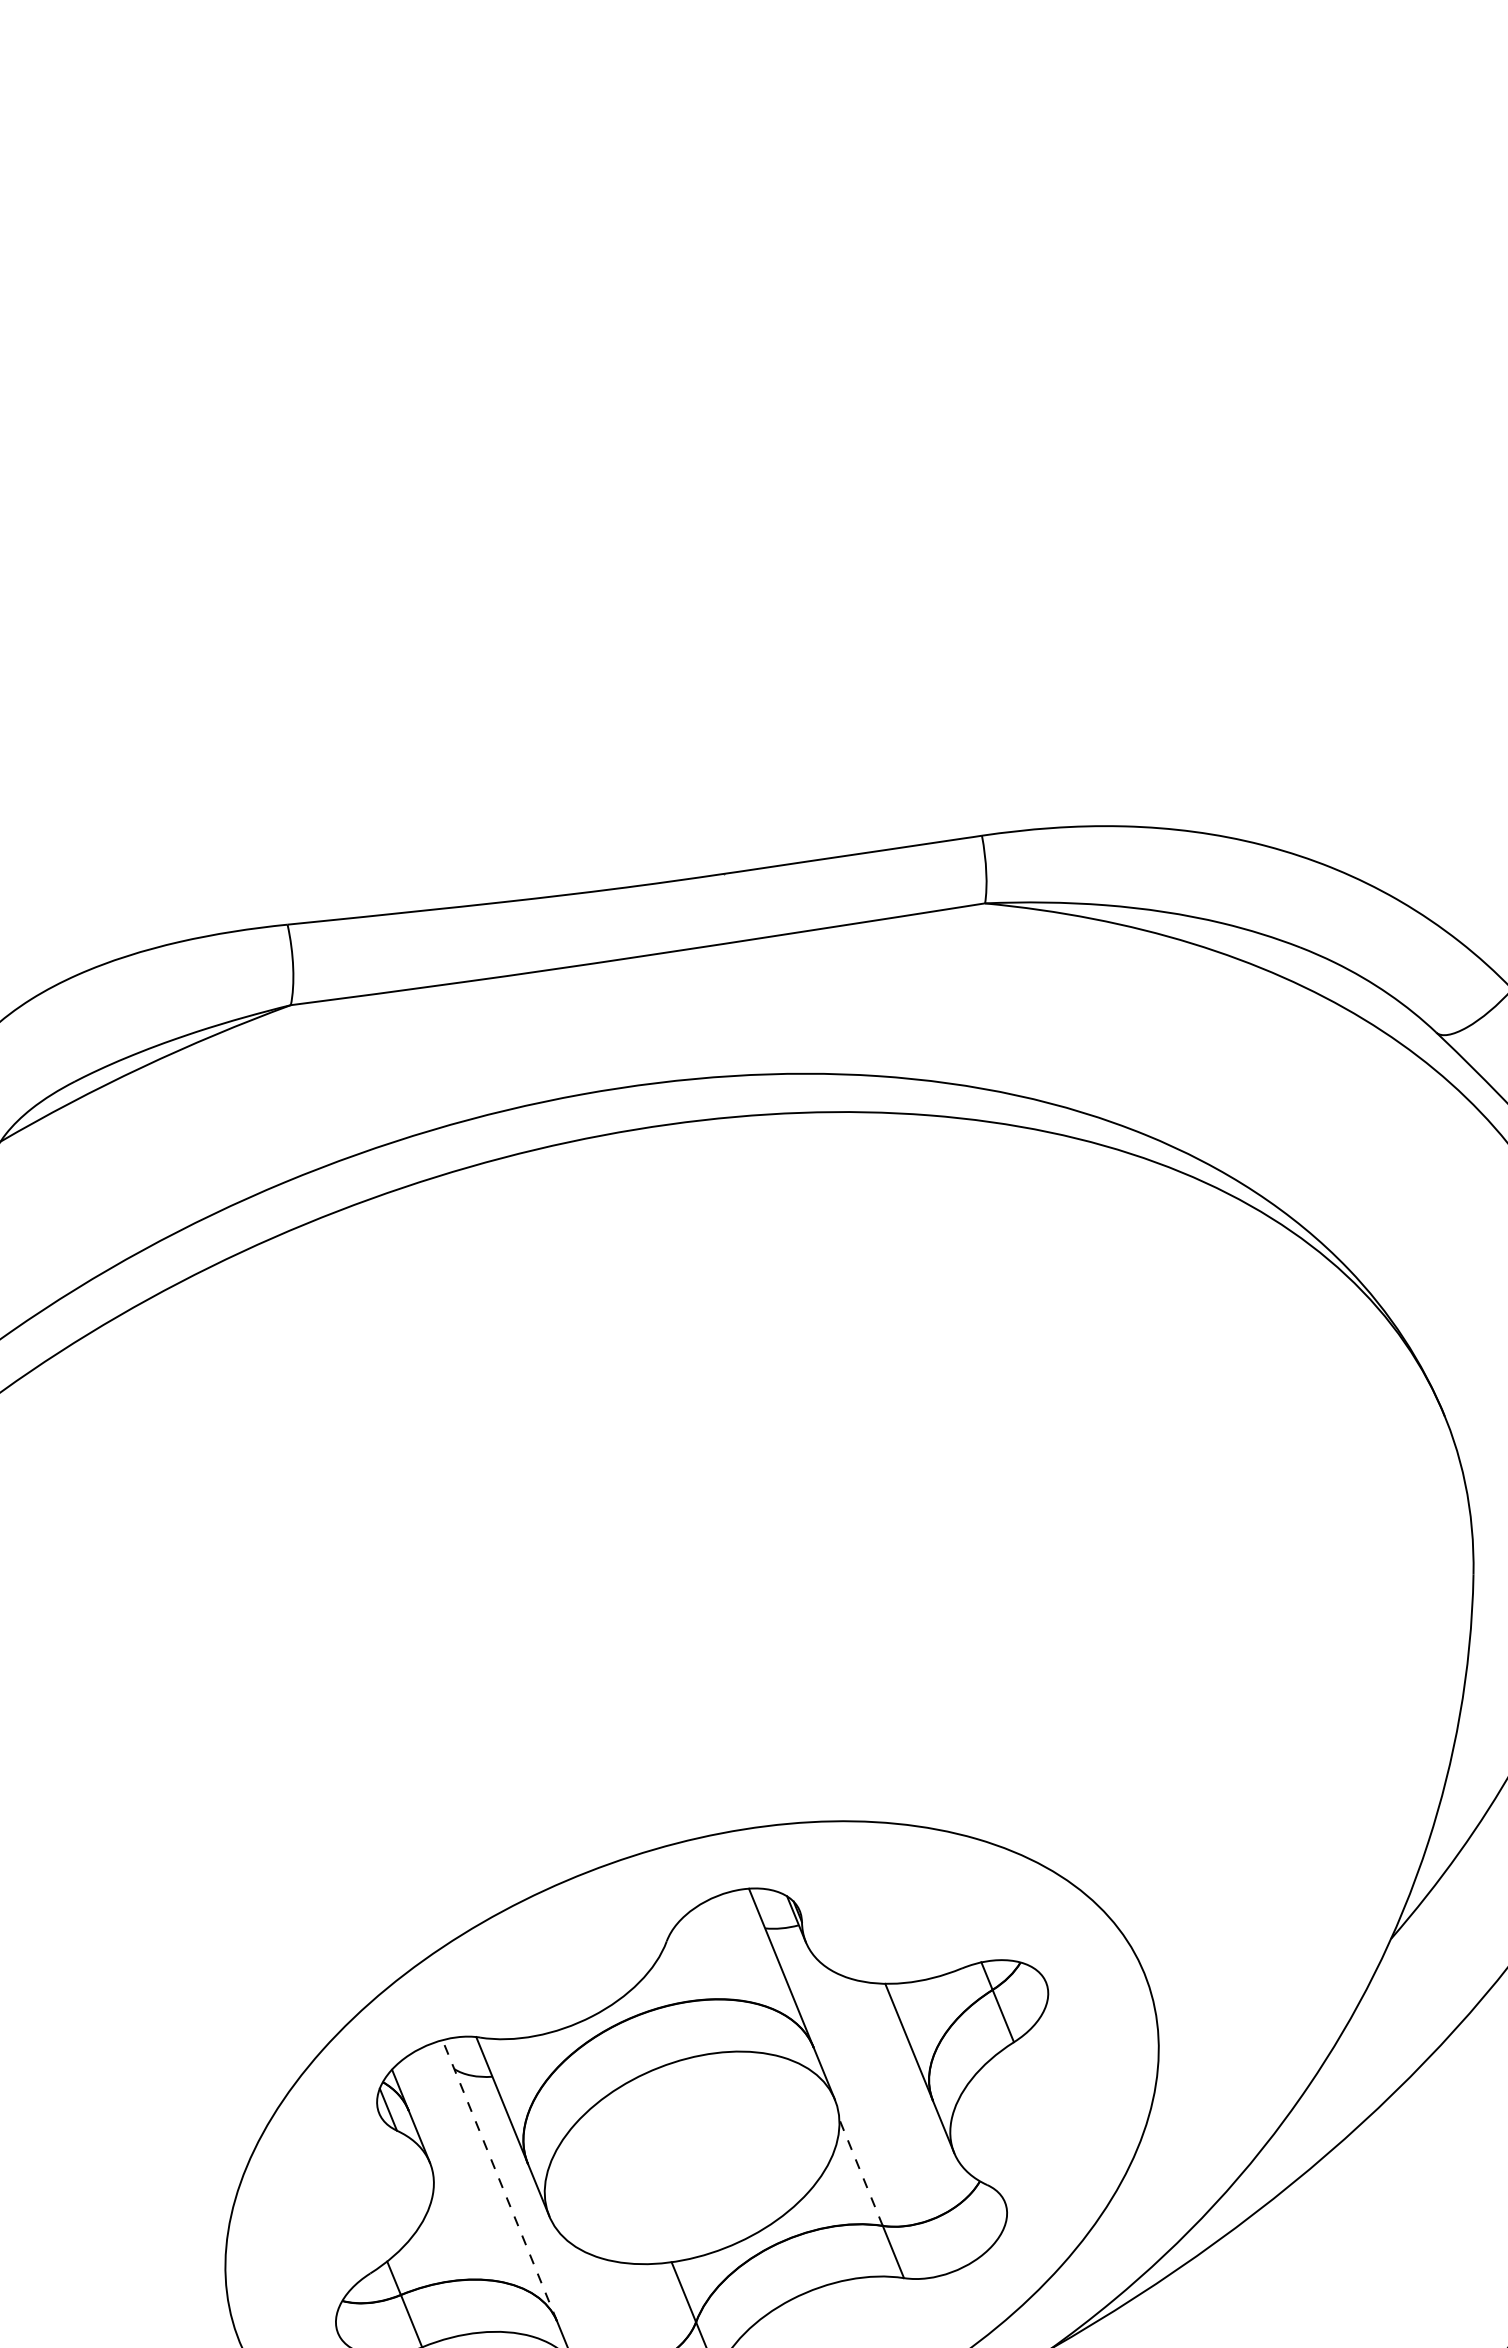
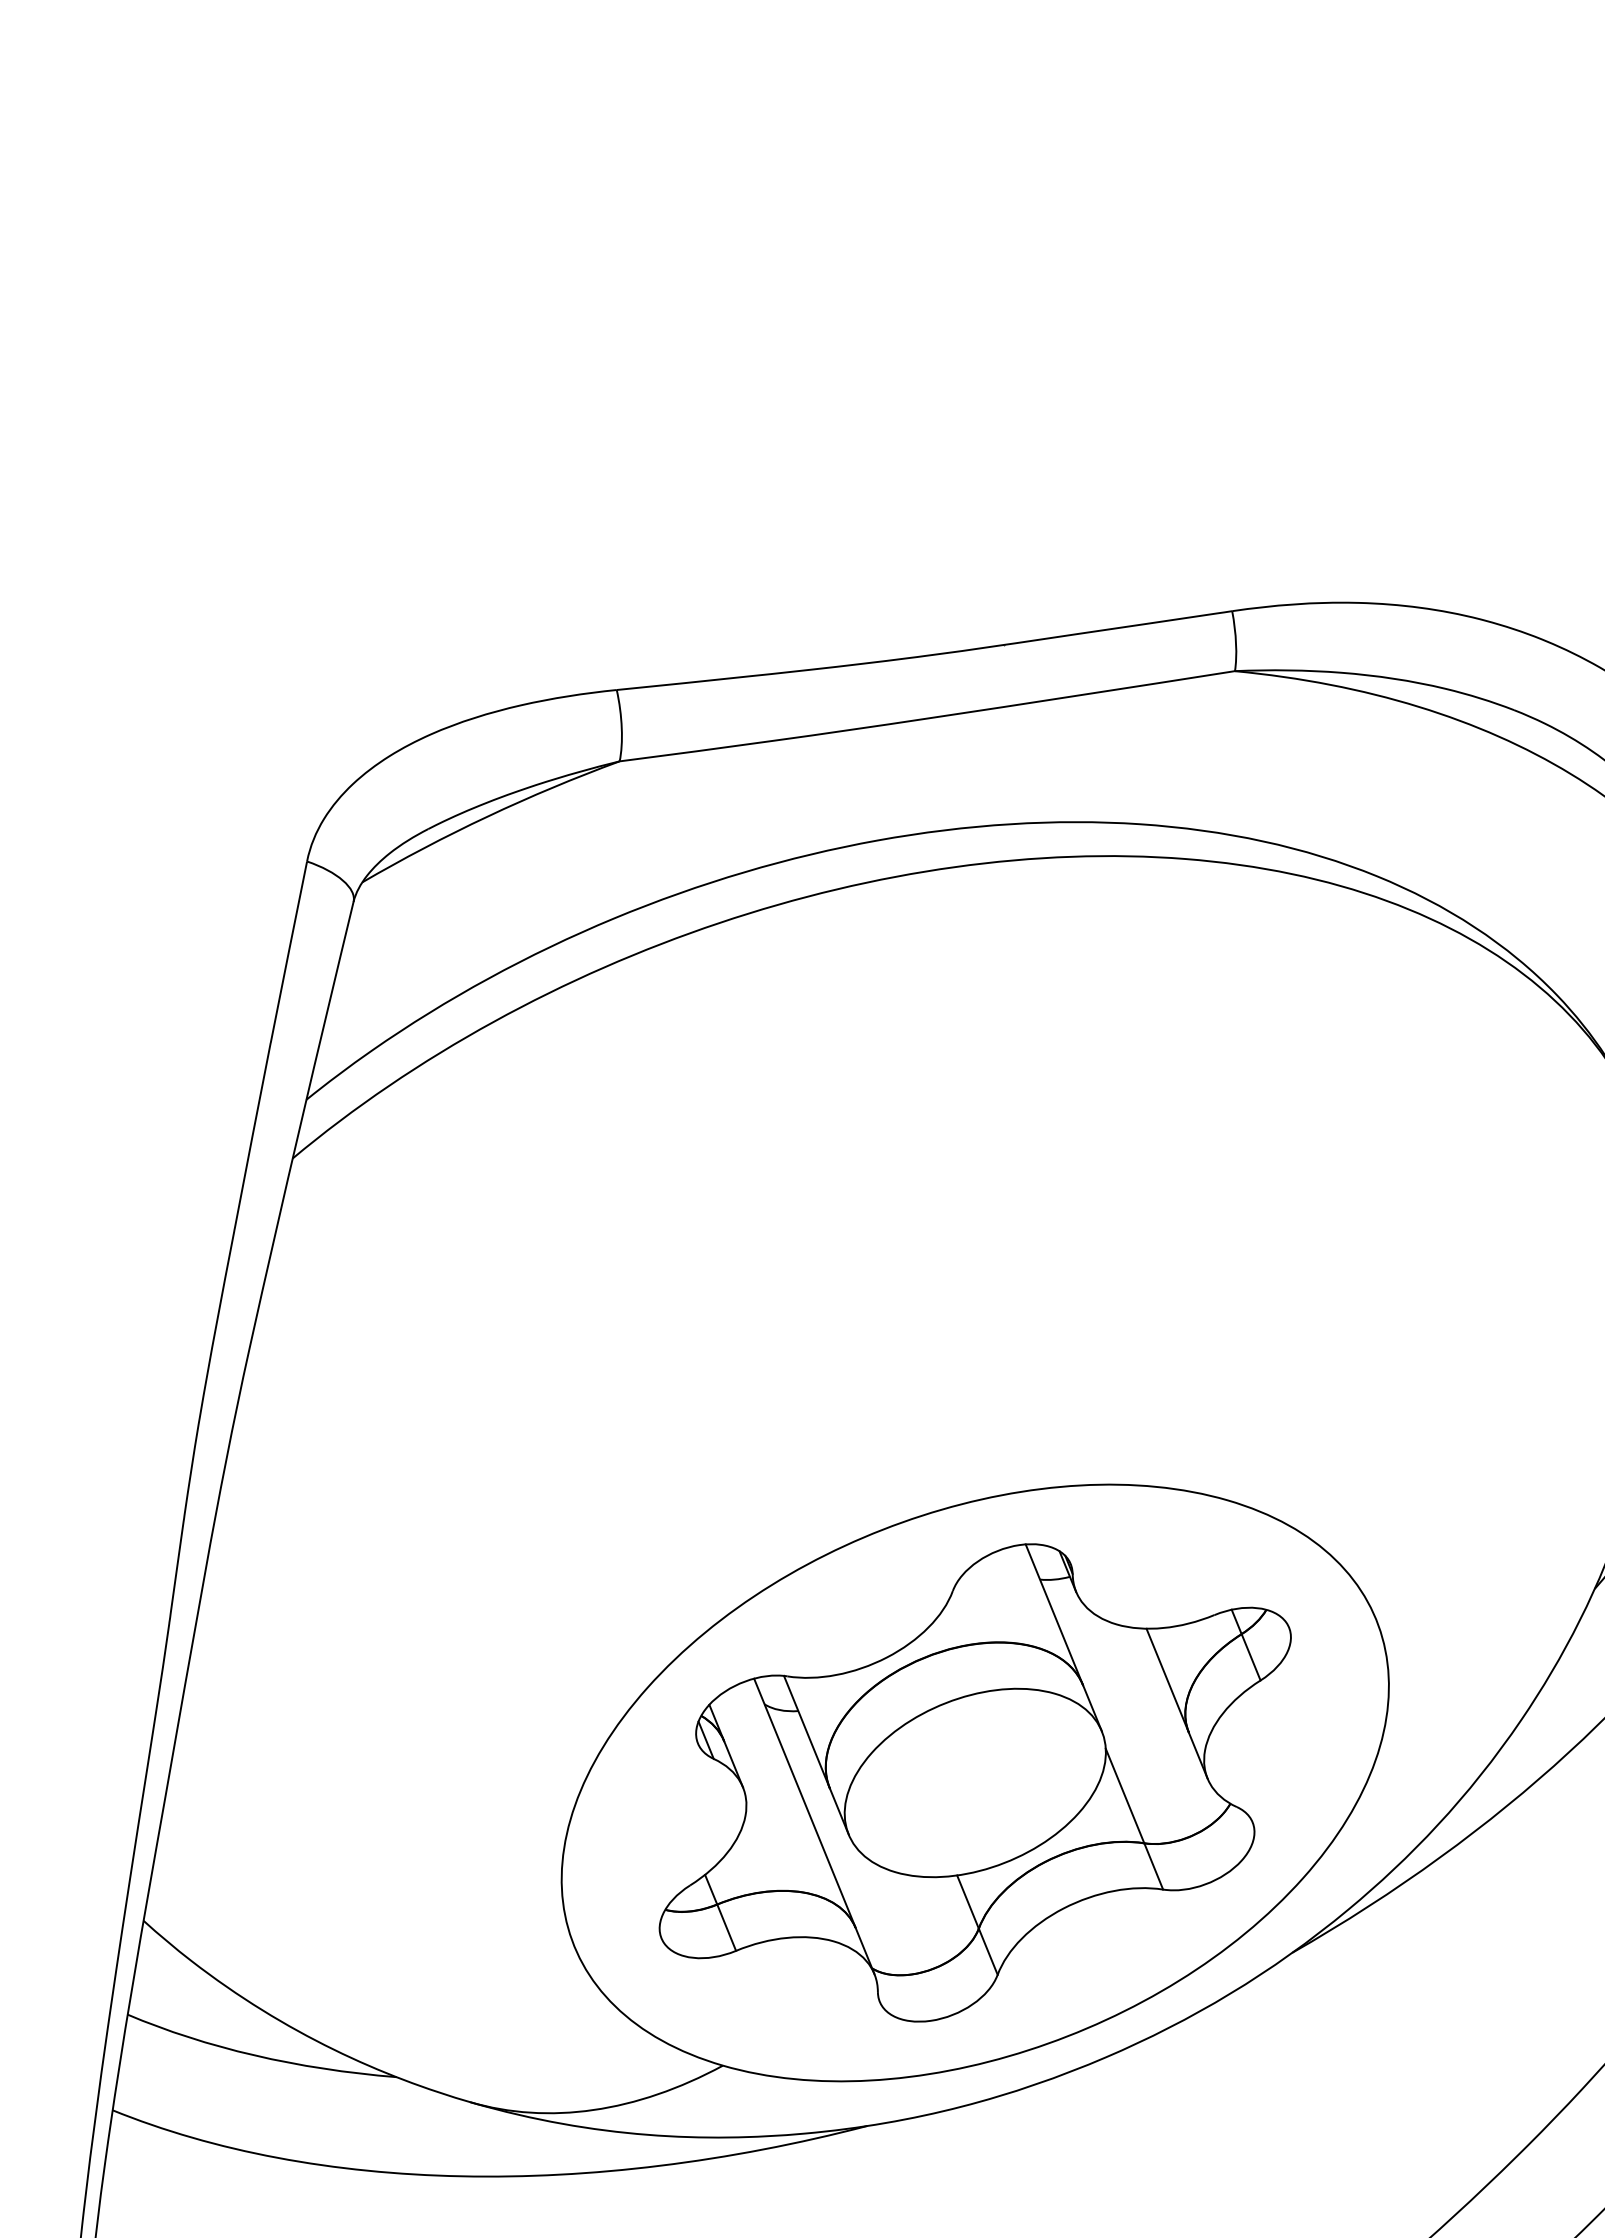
line: (860, 2171) -> (1124, 1795), dashed -> solid
line: (499, 2181) -> (804, 1803), dashed -> solid

